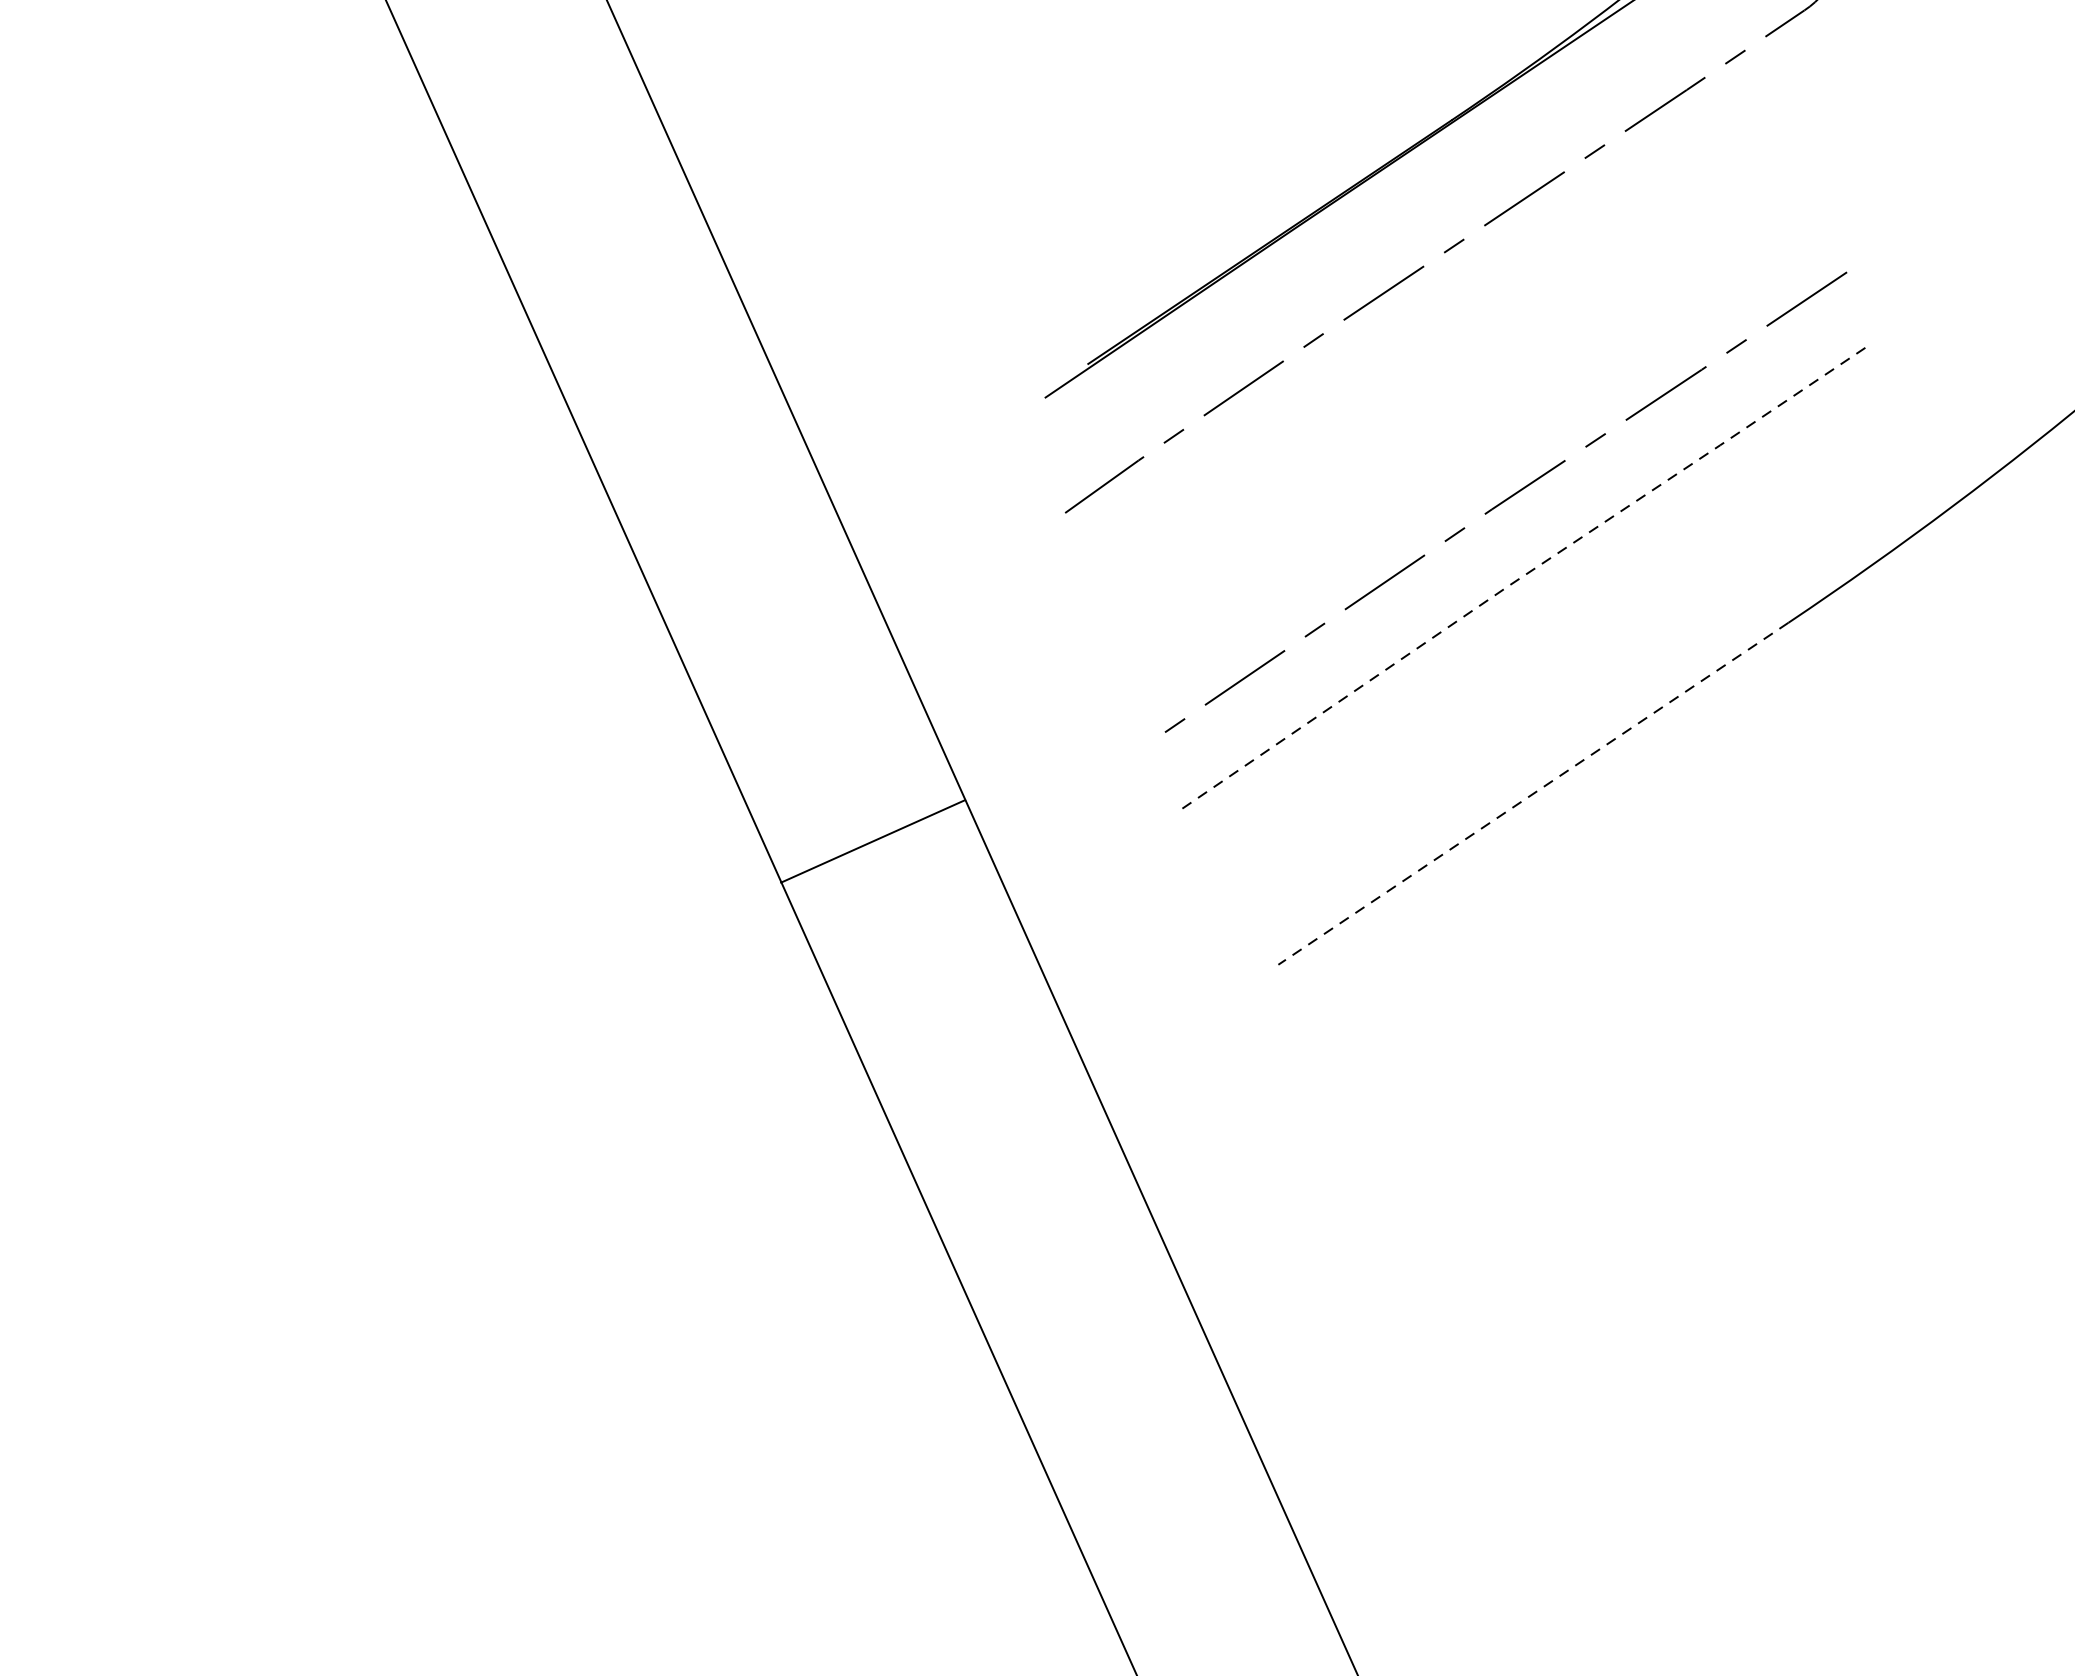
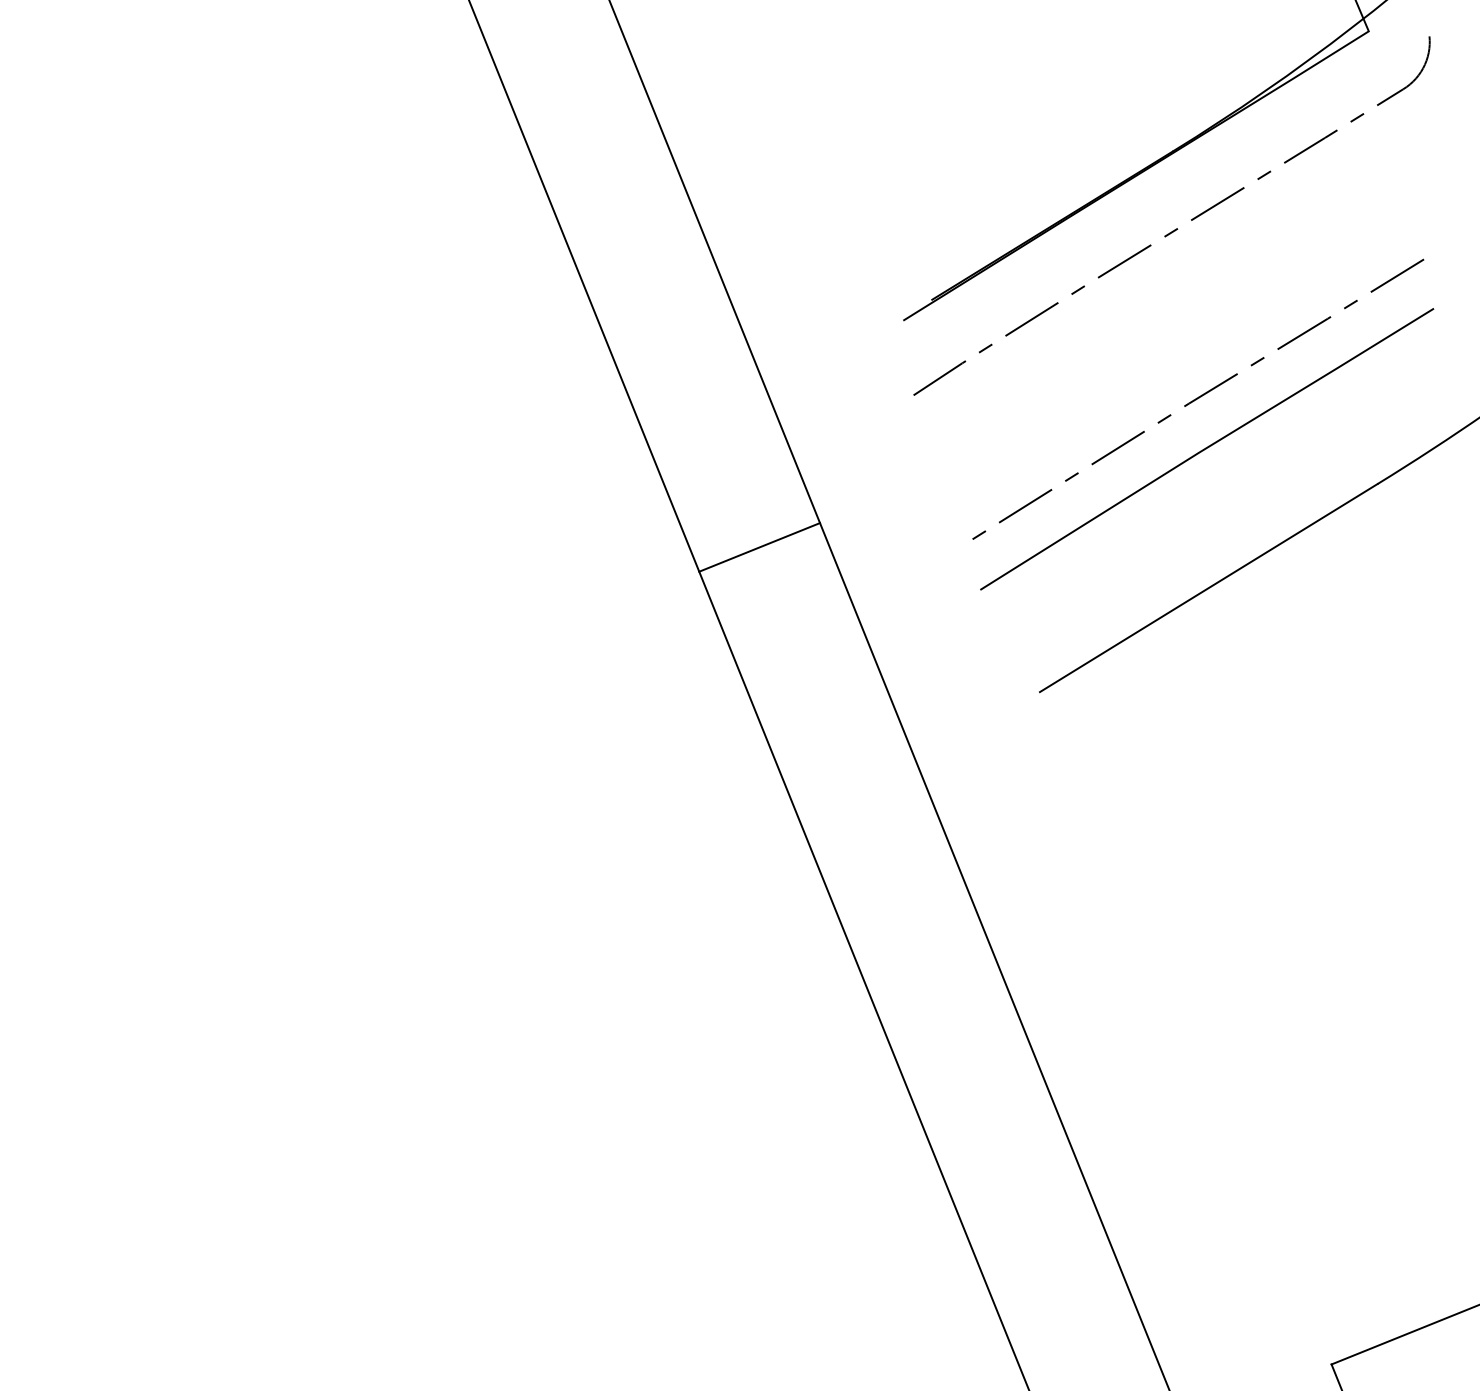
line: (1520, 577) -> (1205, 448), dashed -> solid
line: (1533, 794) -> (1208, 588), dashed -> solid
line: (873, 841) -> (759, 547), moved

